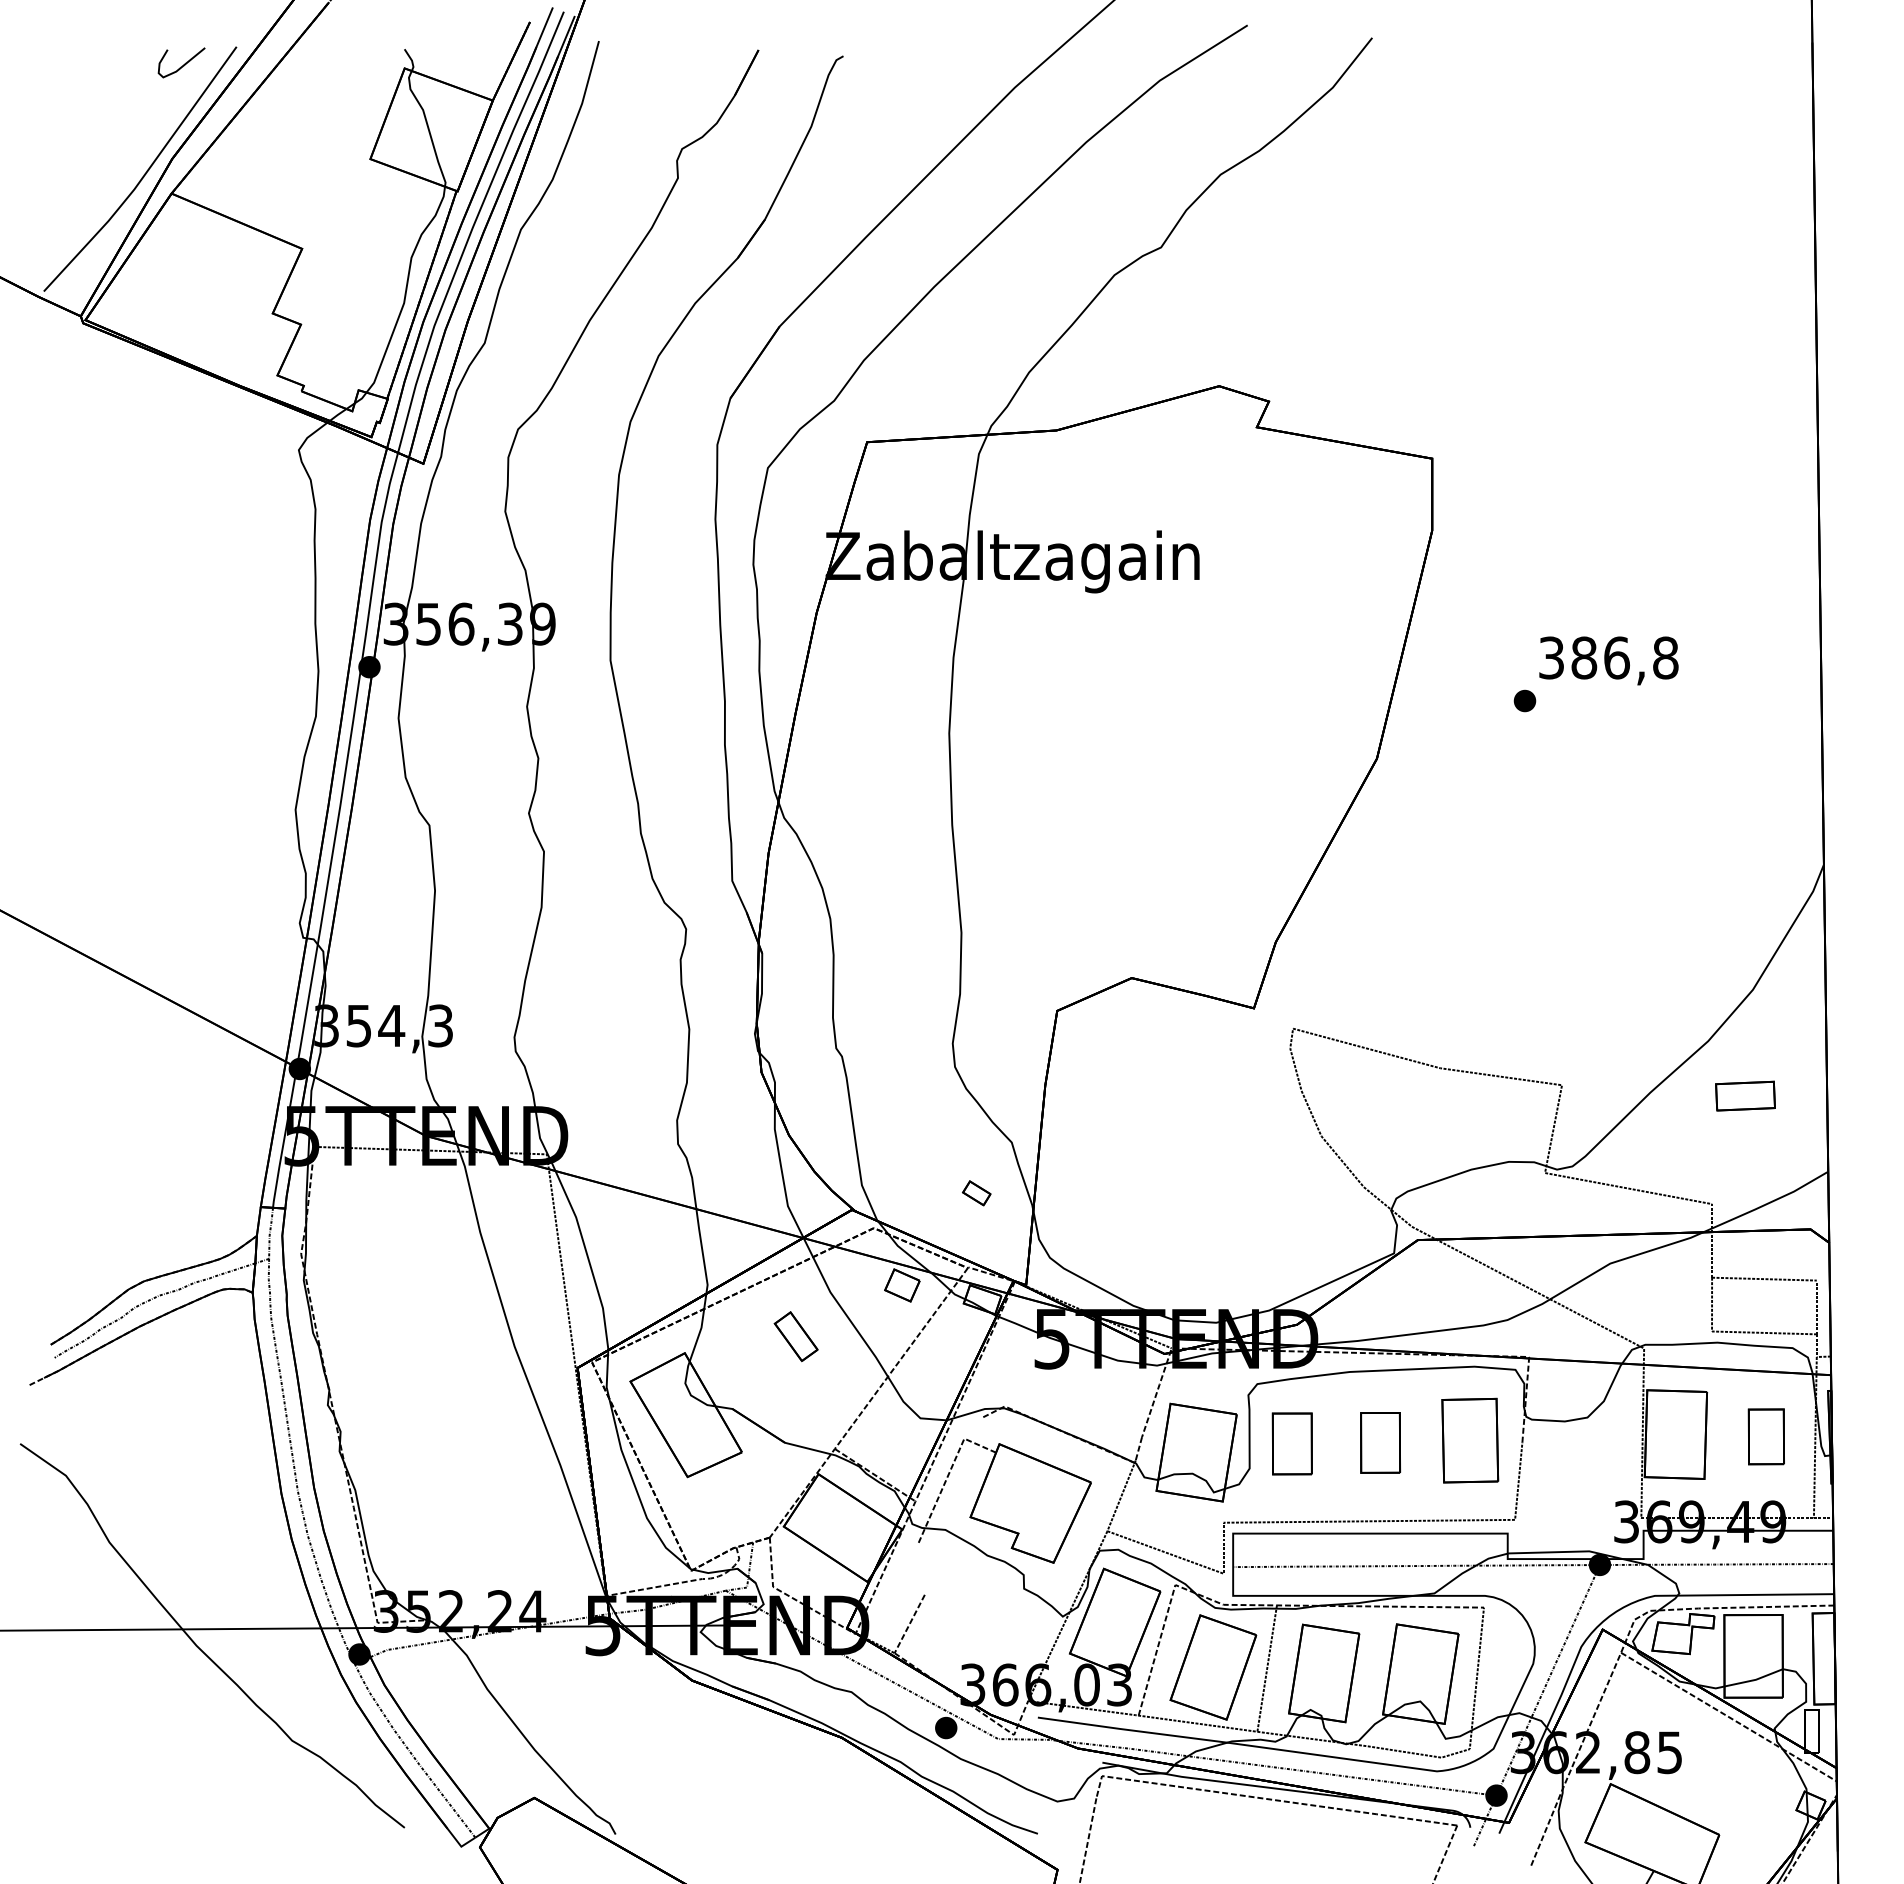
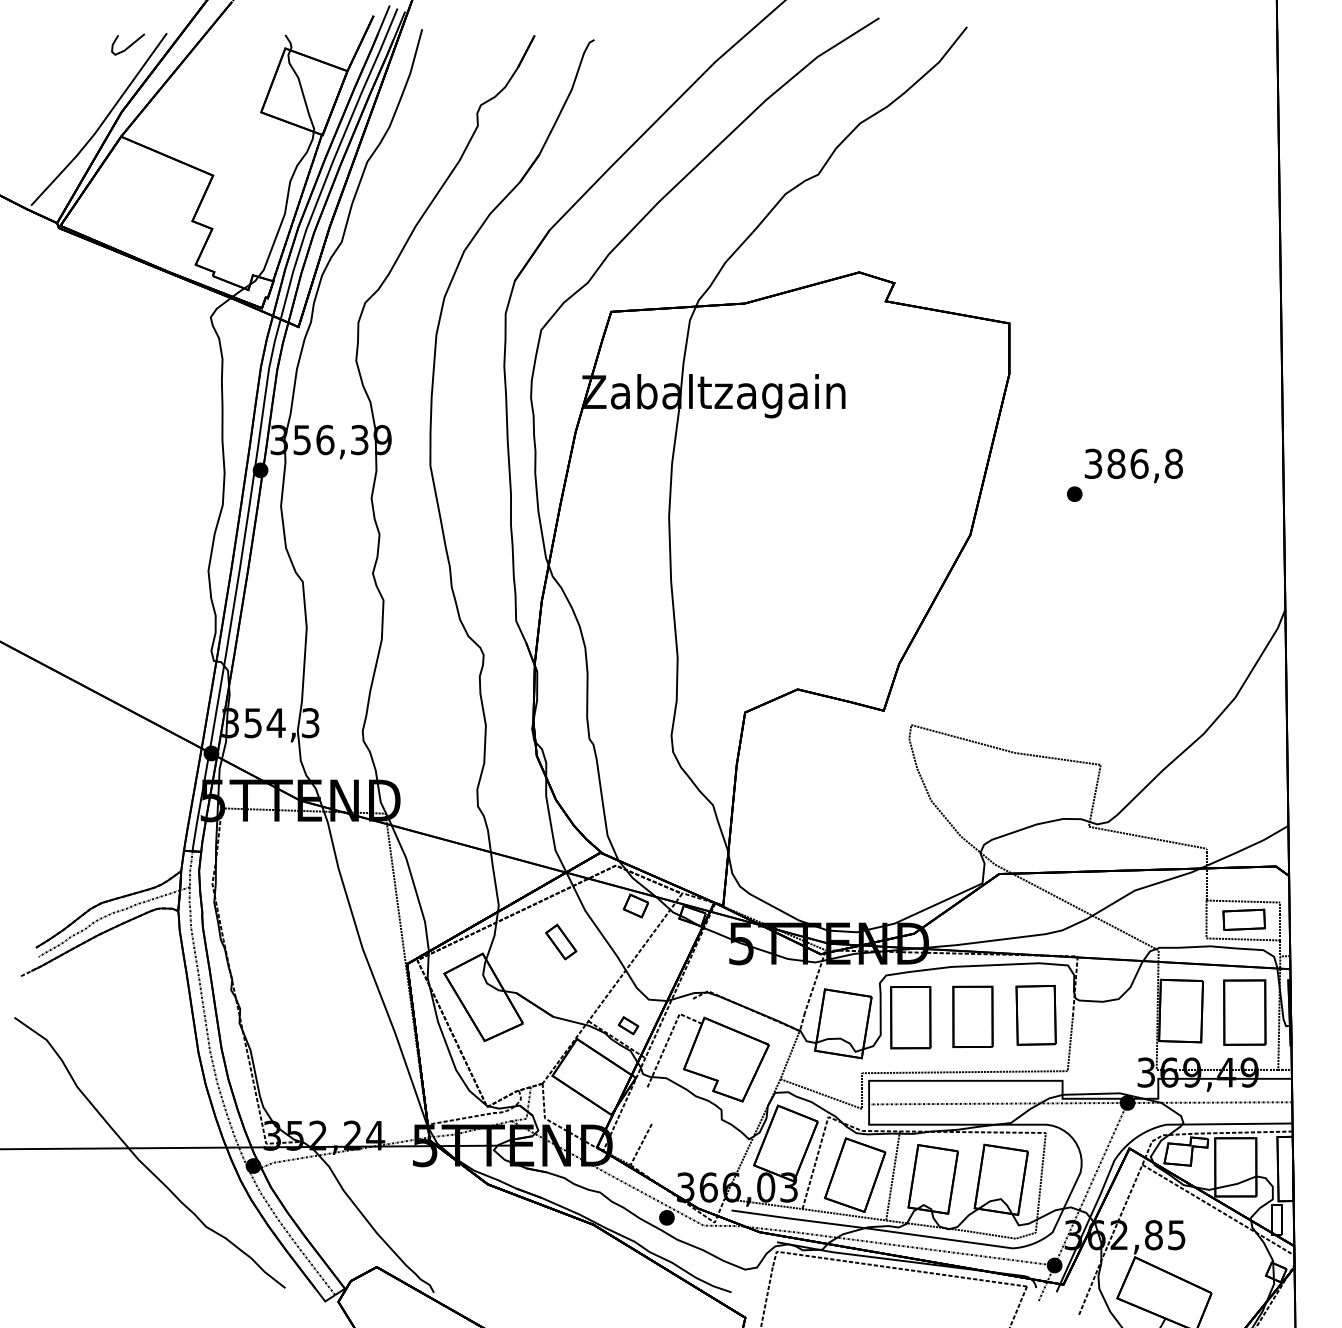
part: (1745, 1095) -> (1244, 919), moved
part: (976, 1193) -> (628, 1025), moved
part: (1766, 1436) -> (1244, 1012), size x1.67
part: (1380, 1442) -> (972, 1016), size x1.43
part: (1292, 1443) -> (910, 1017), size x1.43

